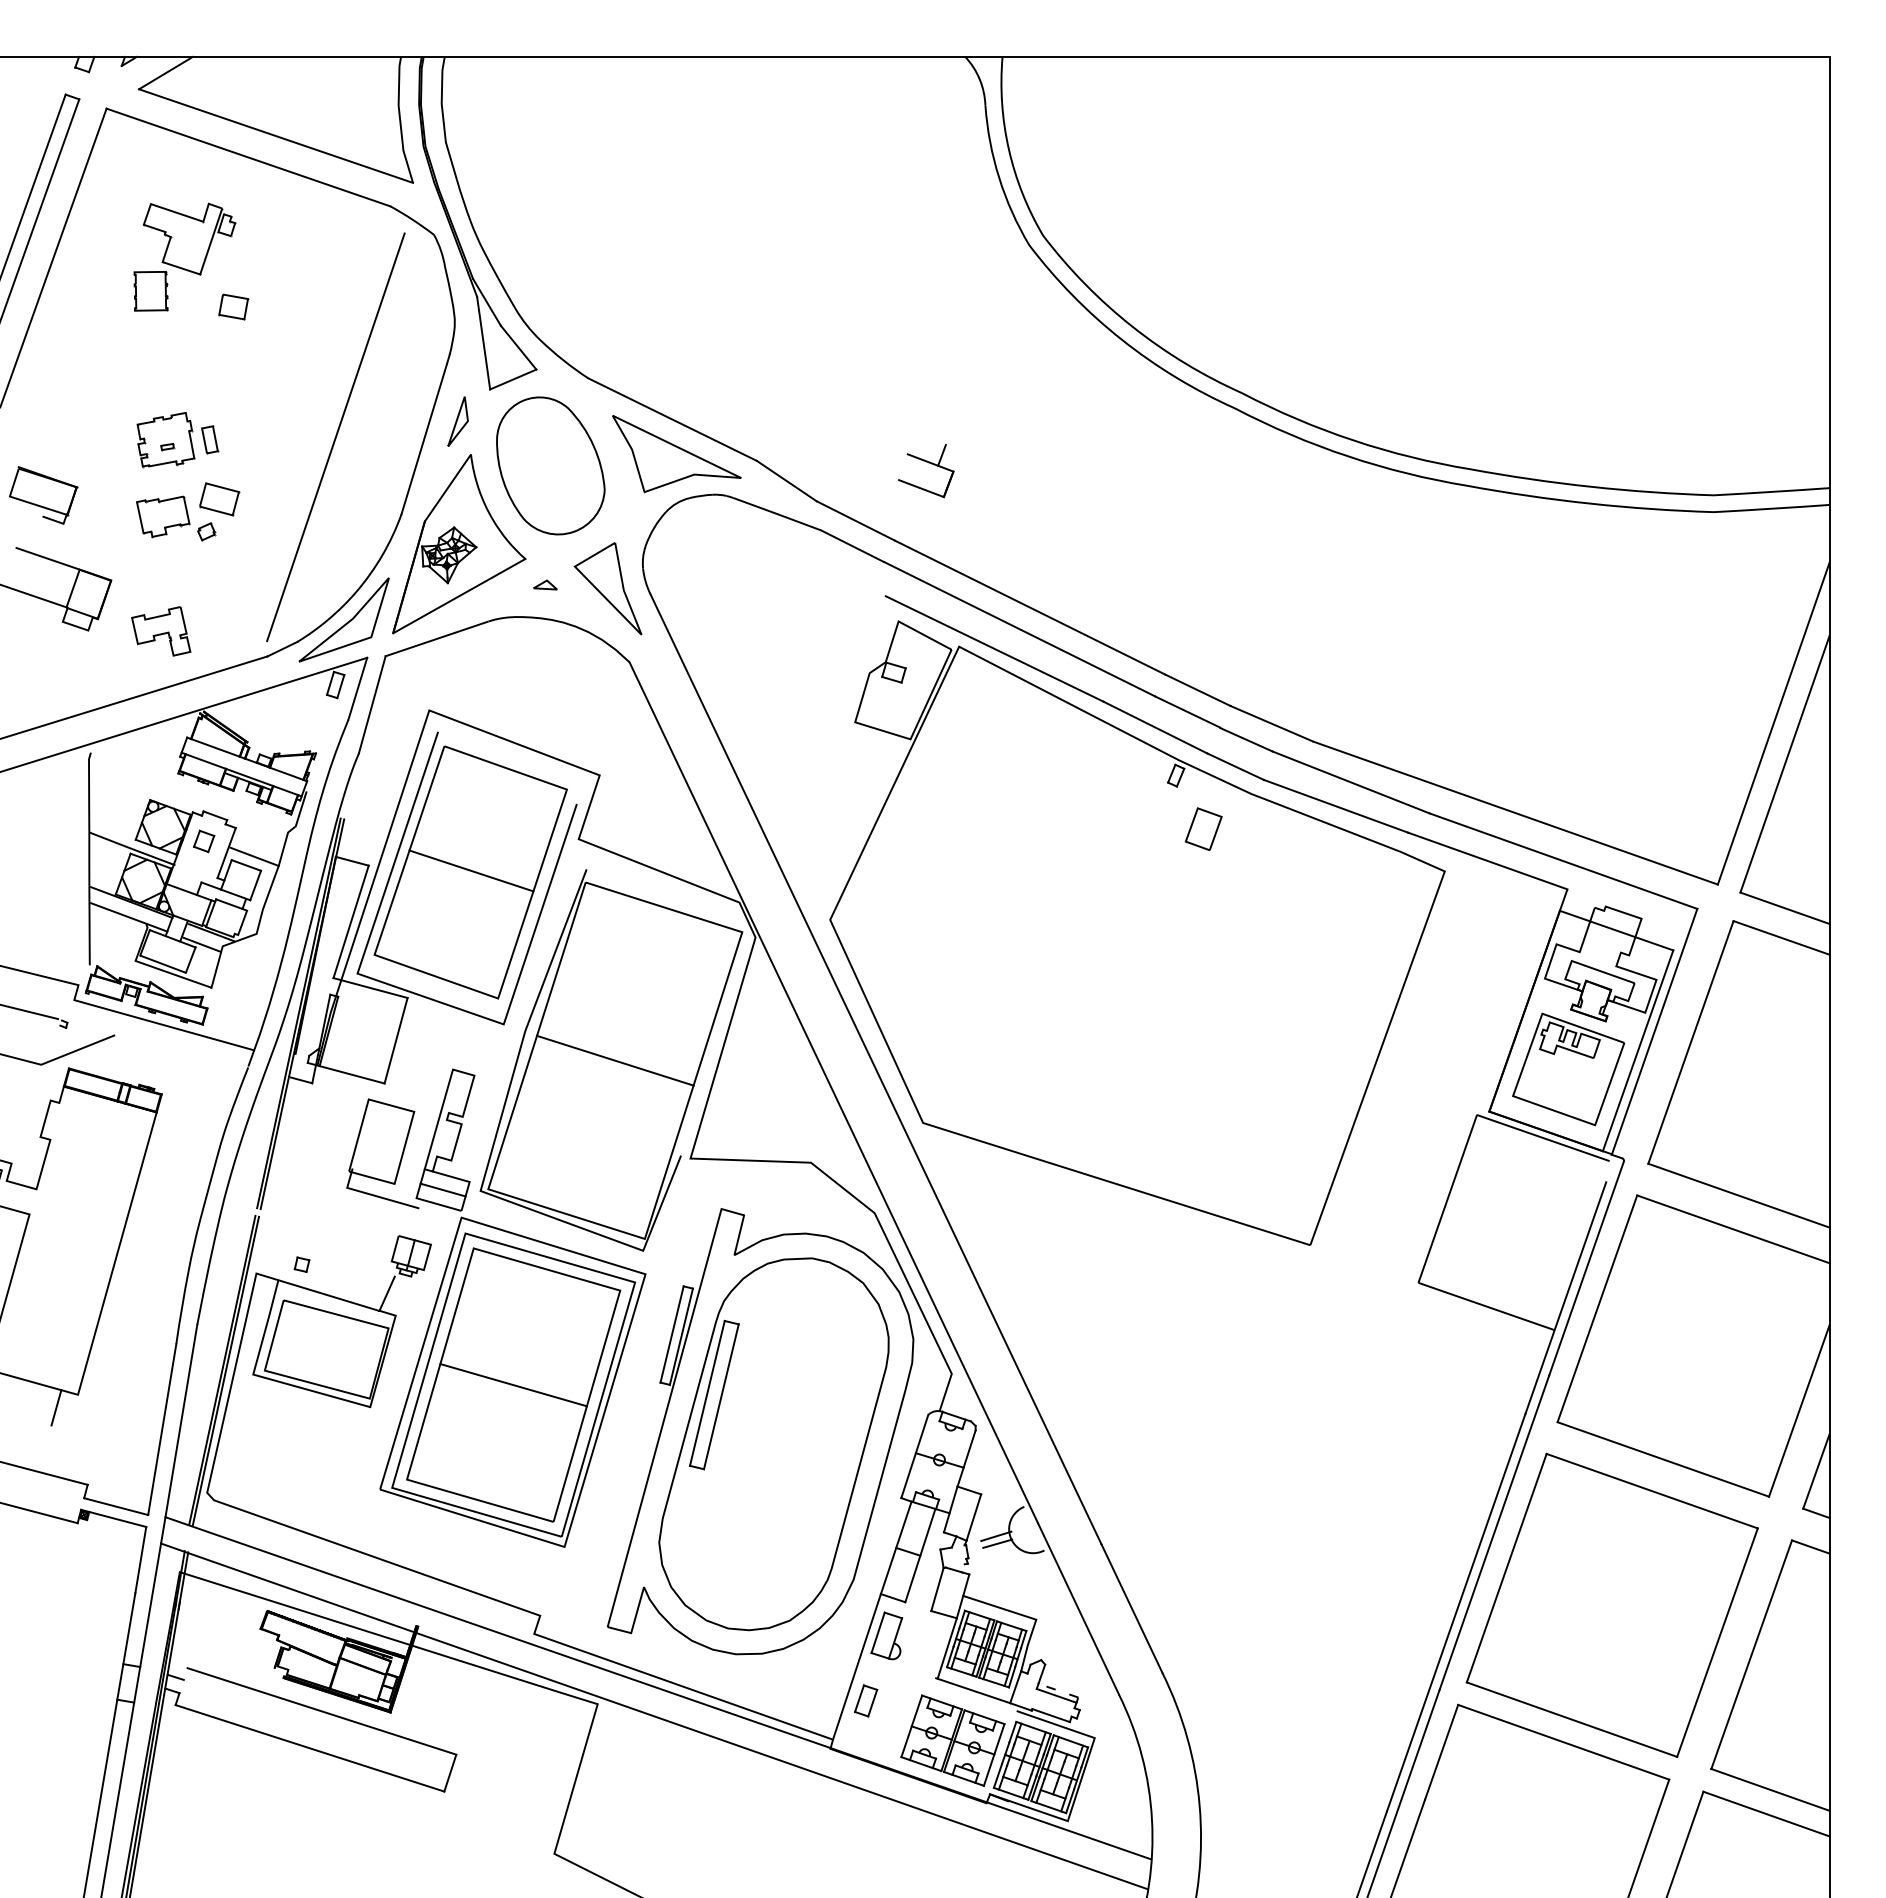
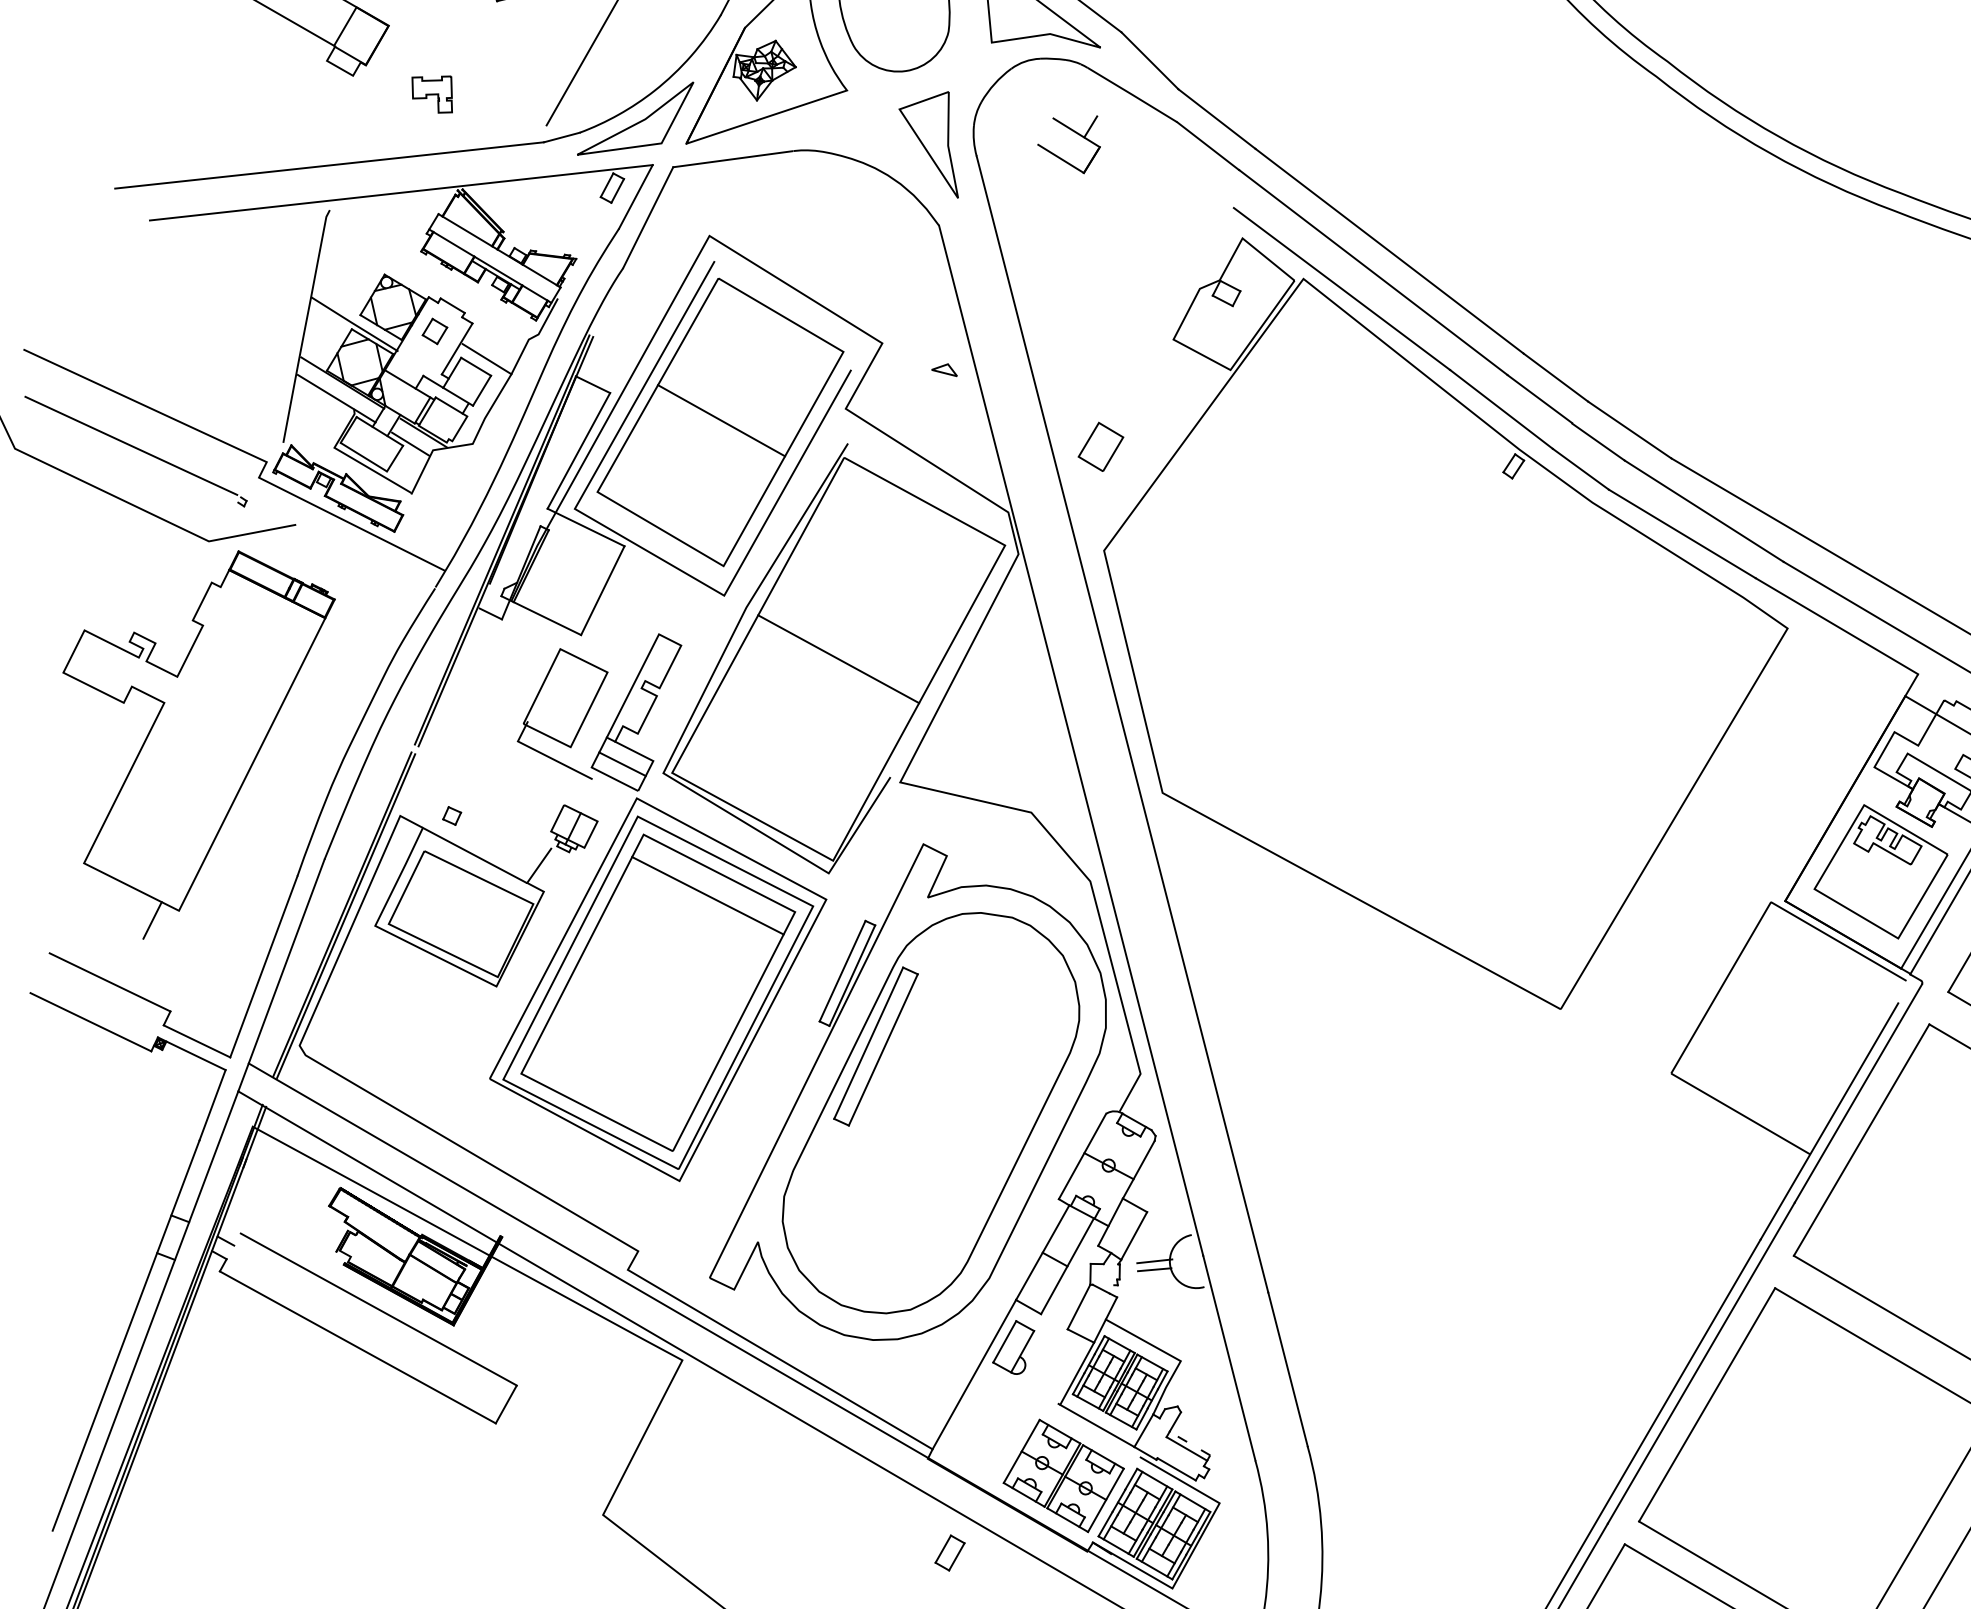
part: (928, 463) -> (1074, 132), moved
part: (545, 584) -> (945, 368), moved
part: (161, 631) -> (432, 92), size x0.7
part: (1203, 828) -> (1100, 446), moved
line: (513, 1385) -> (707, 896), moved
part: (866, 1700) -> (950, 1552), moved

